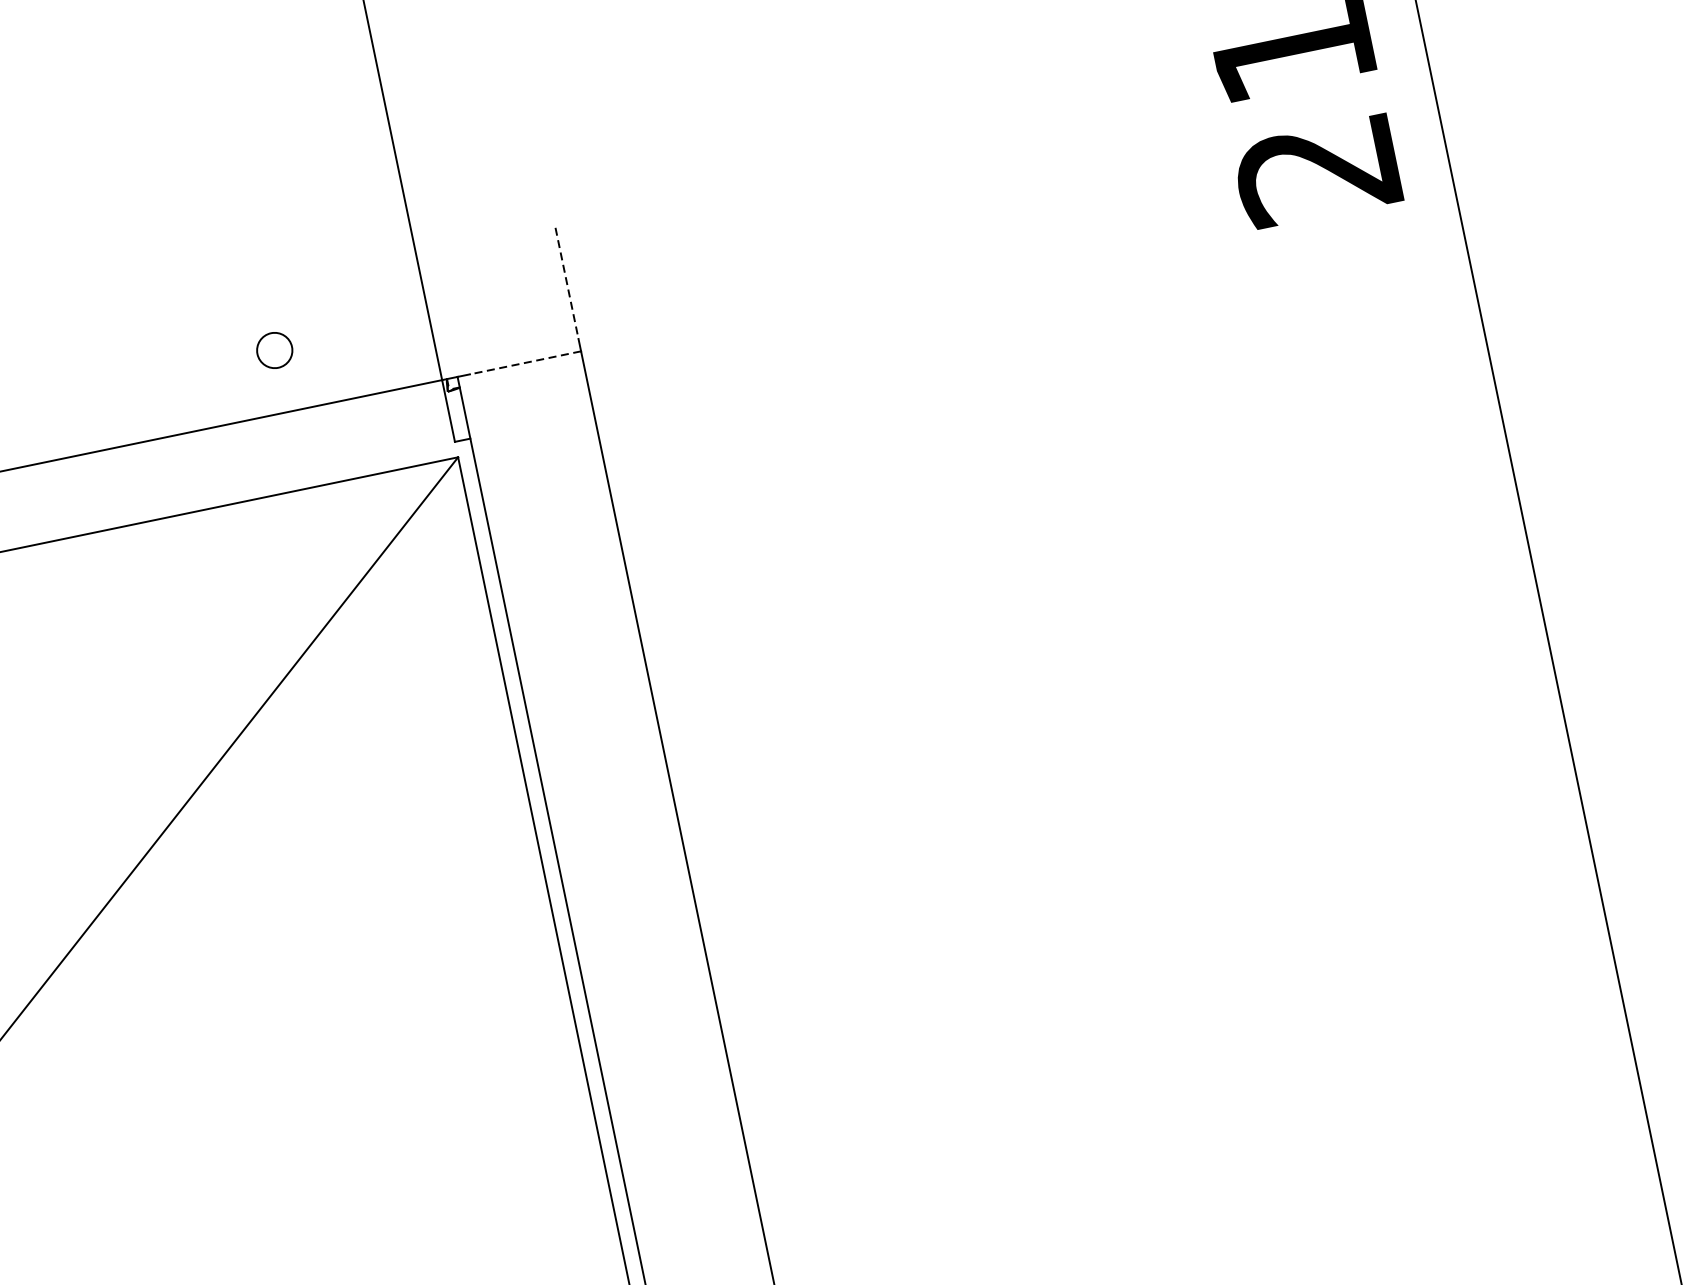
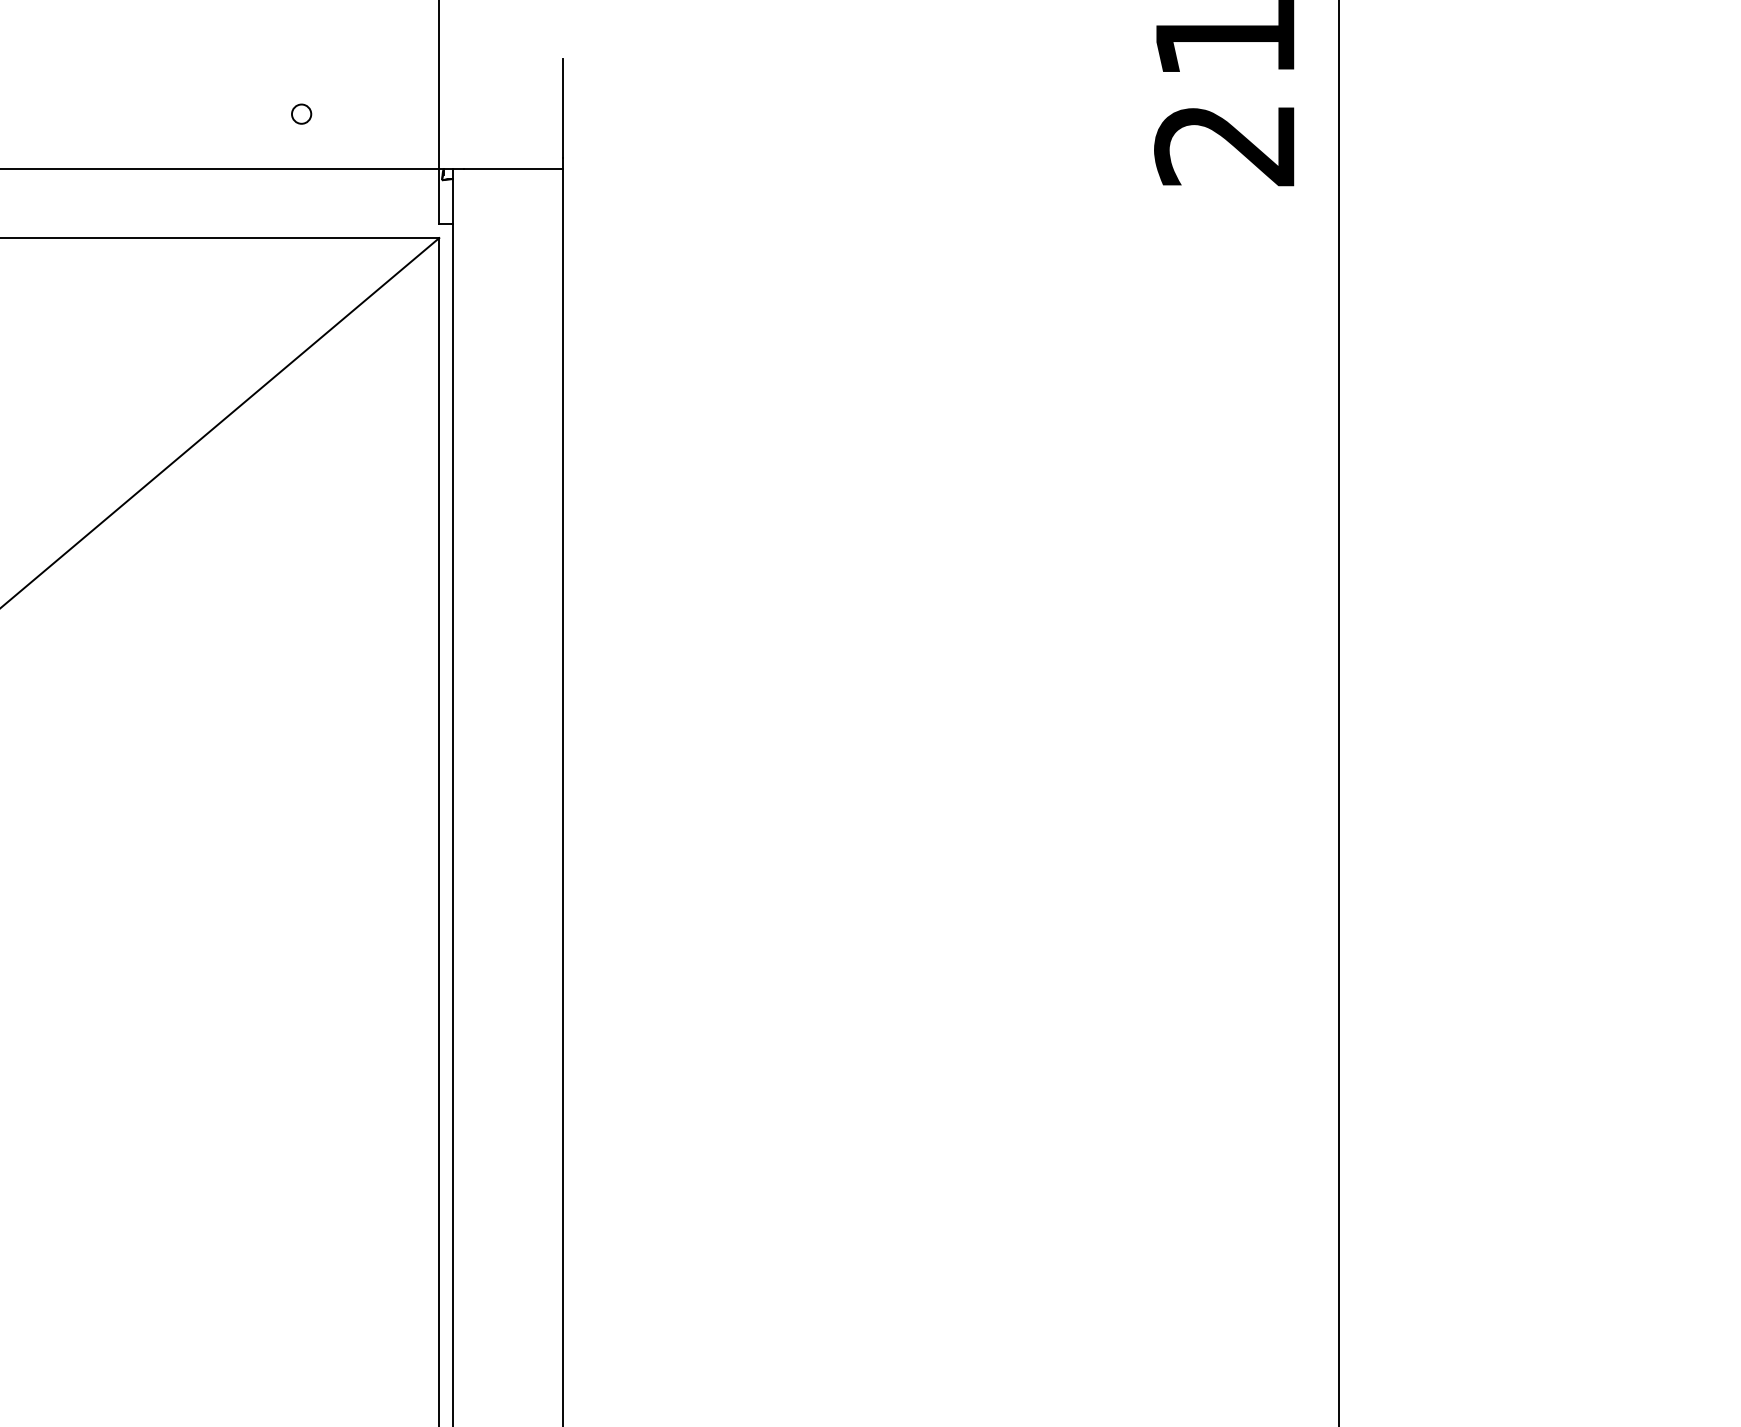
line: (567, 283) -> (563, 108), dashed -> solid
circle: (274, 349) -> (301, 113), size x0.62
line: (525, 363) -> (513, 169), dashed -> solid

